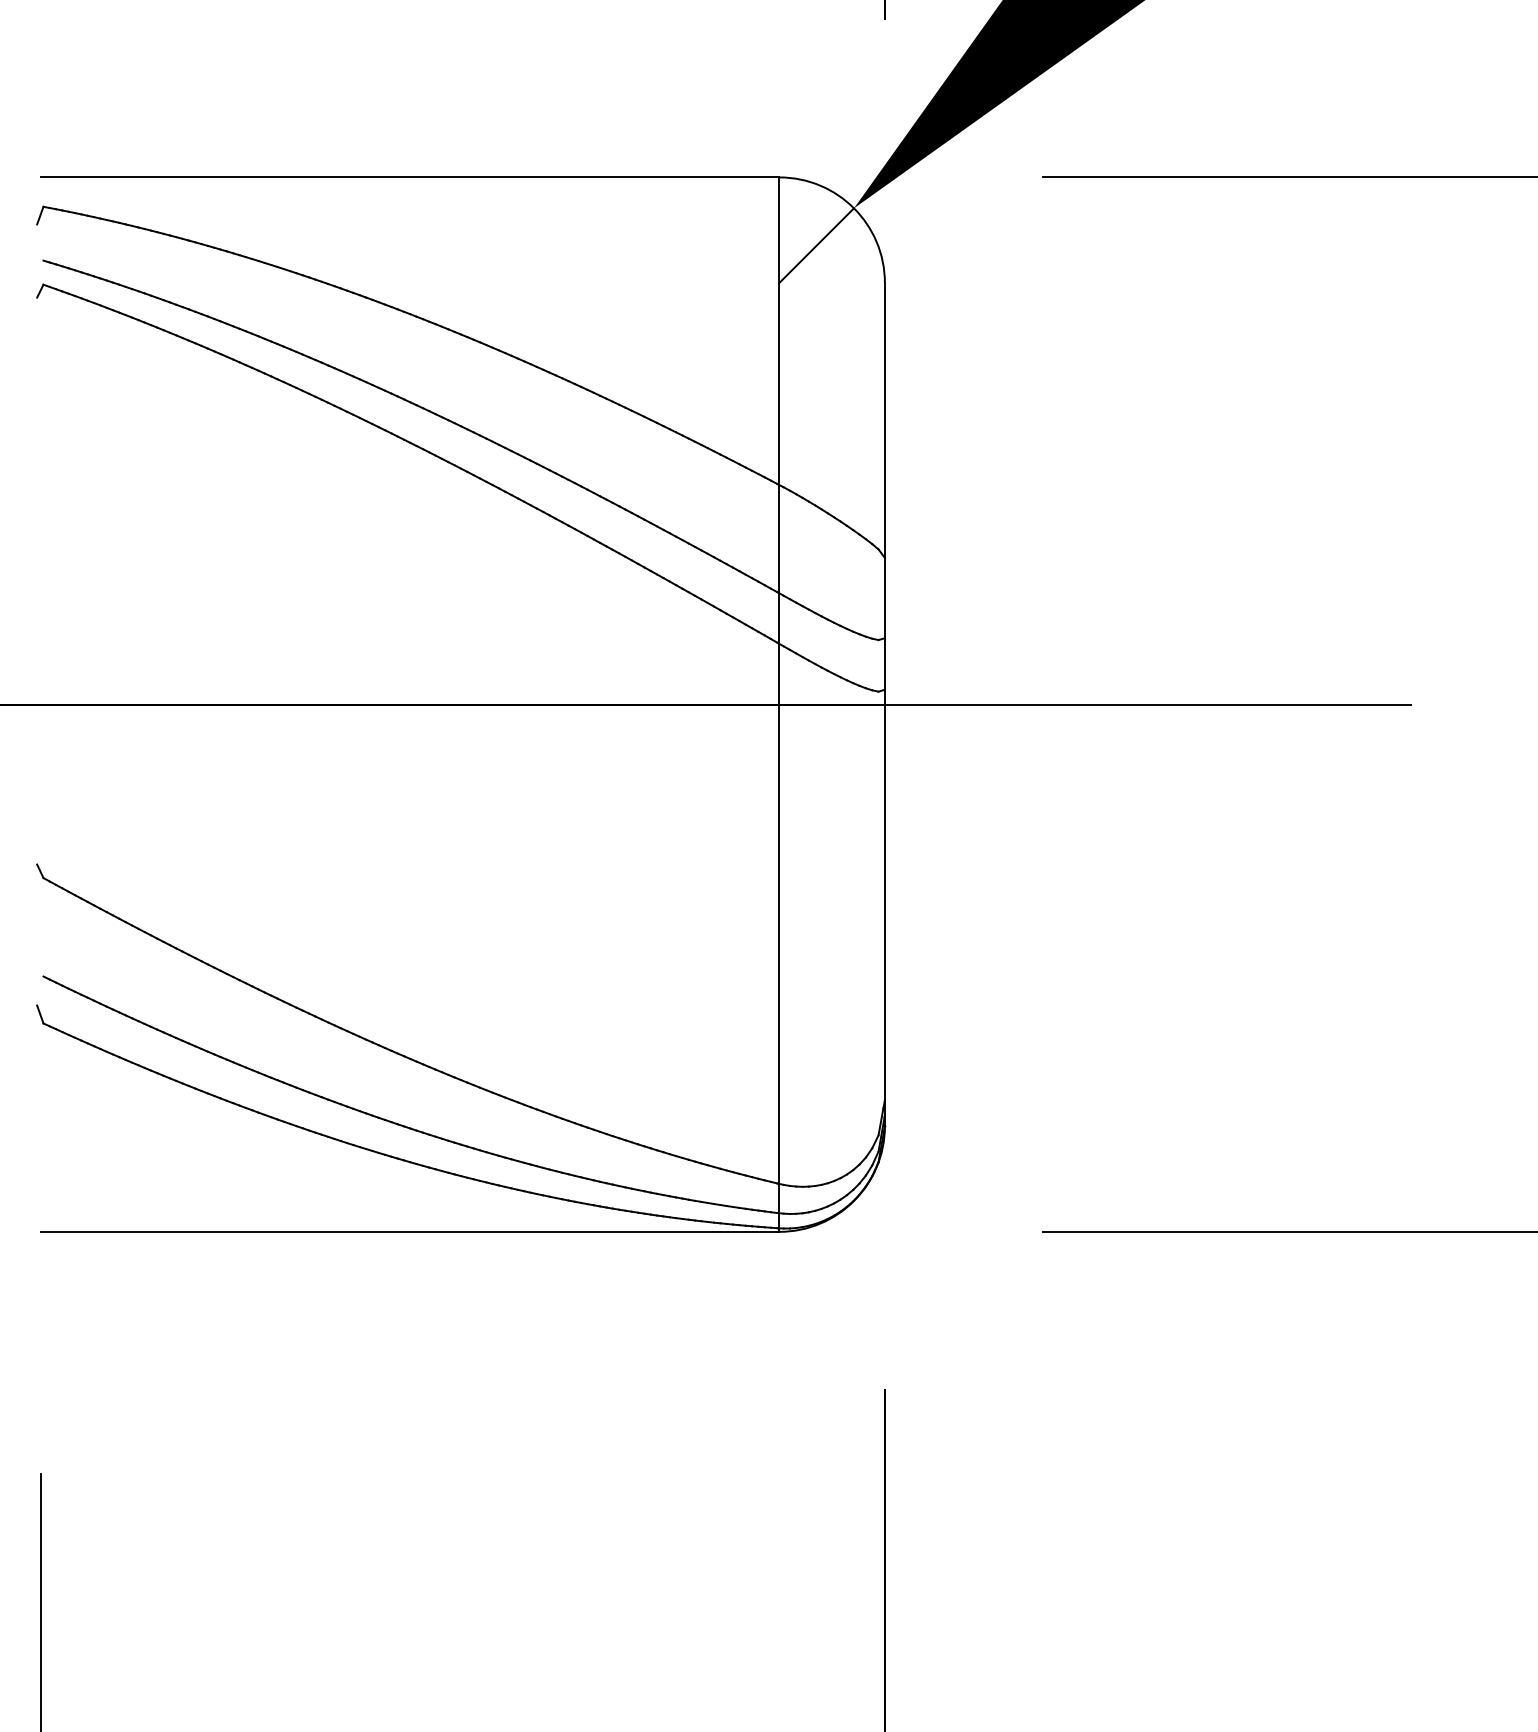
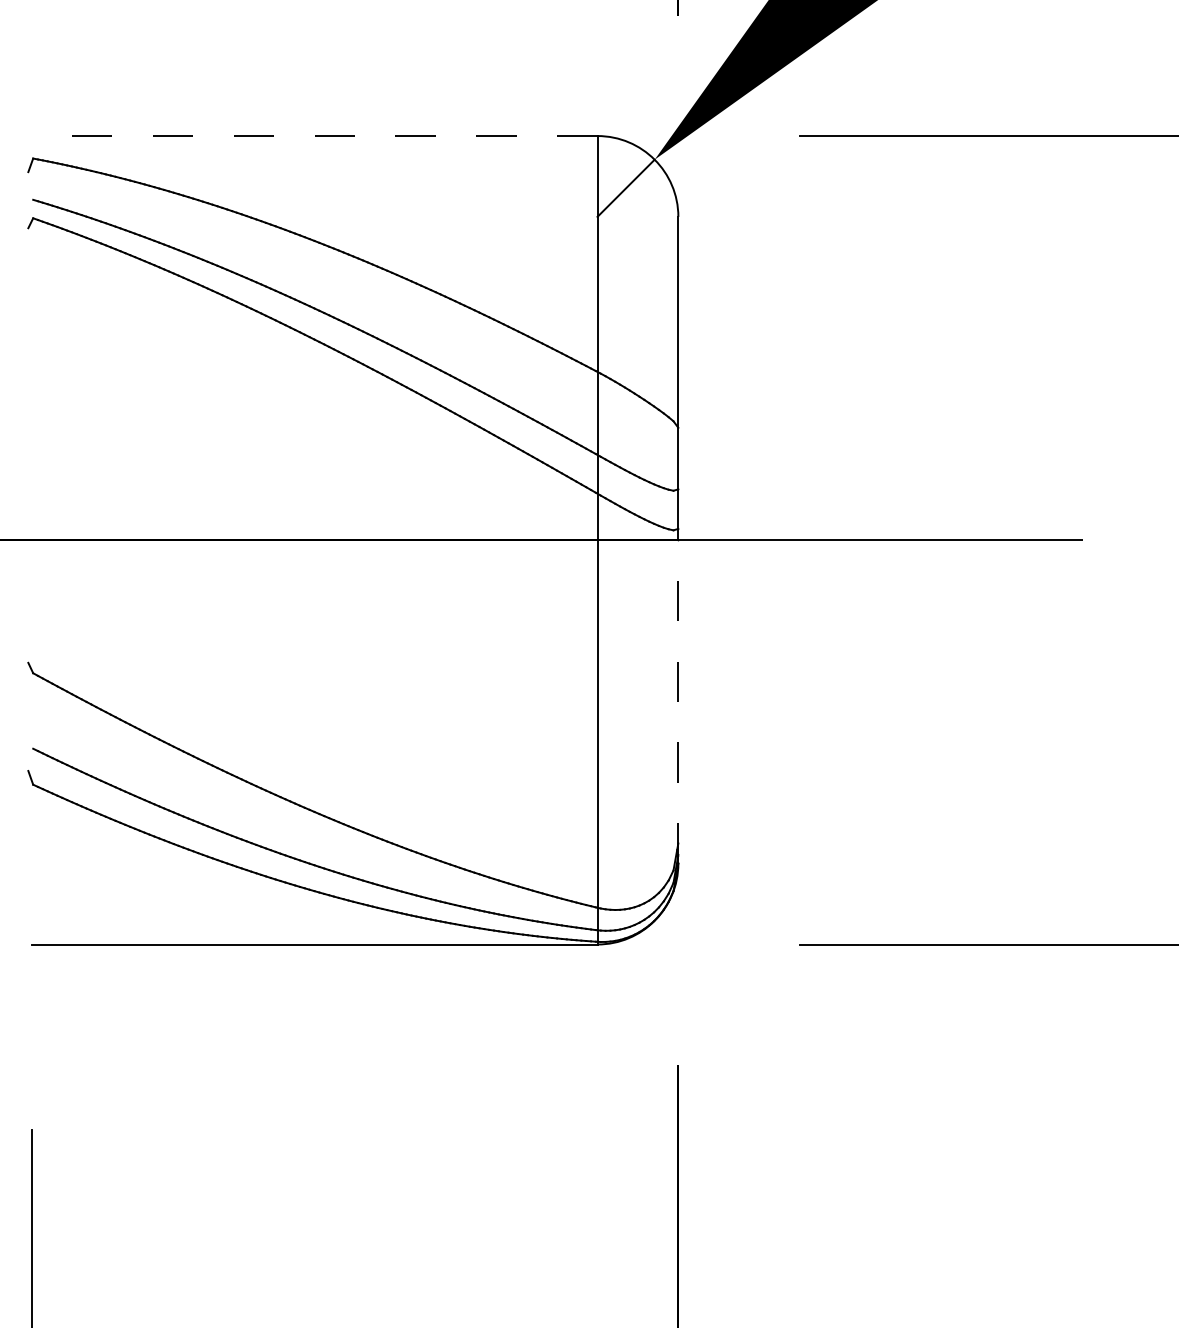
line: (410, 178) -> (314, 136), solid -> dashed
line: (885, 914) -> (678, 701), solid -> dashed

